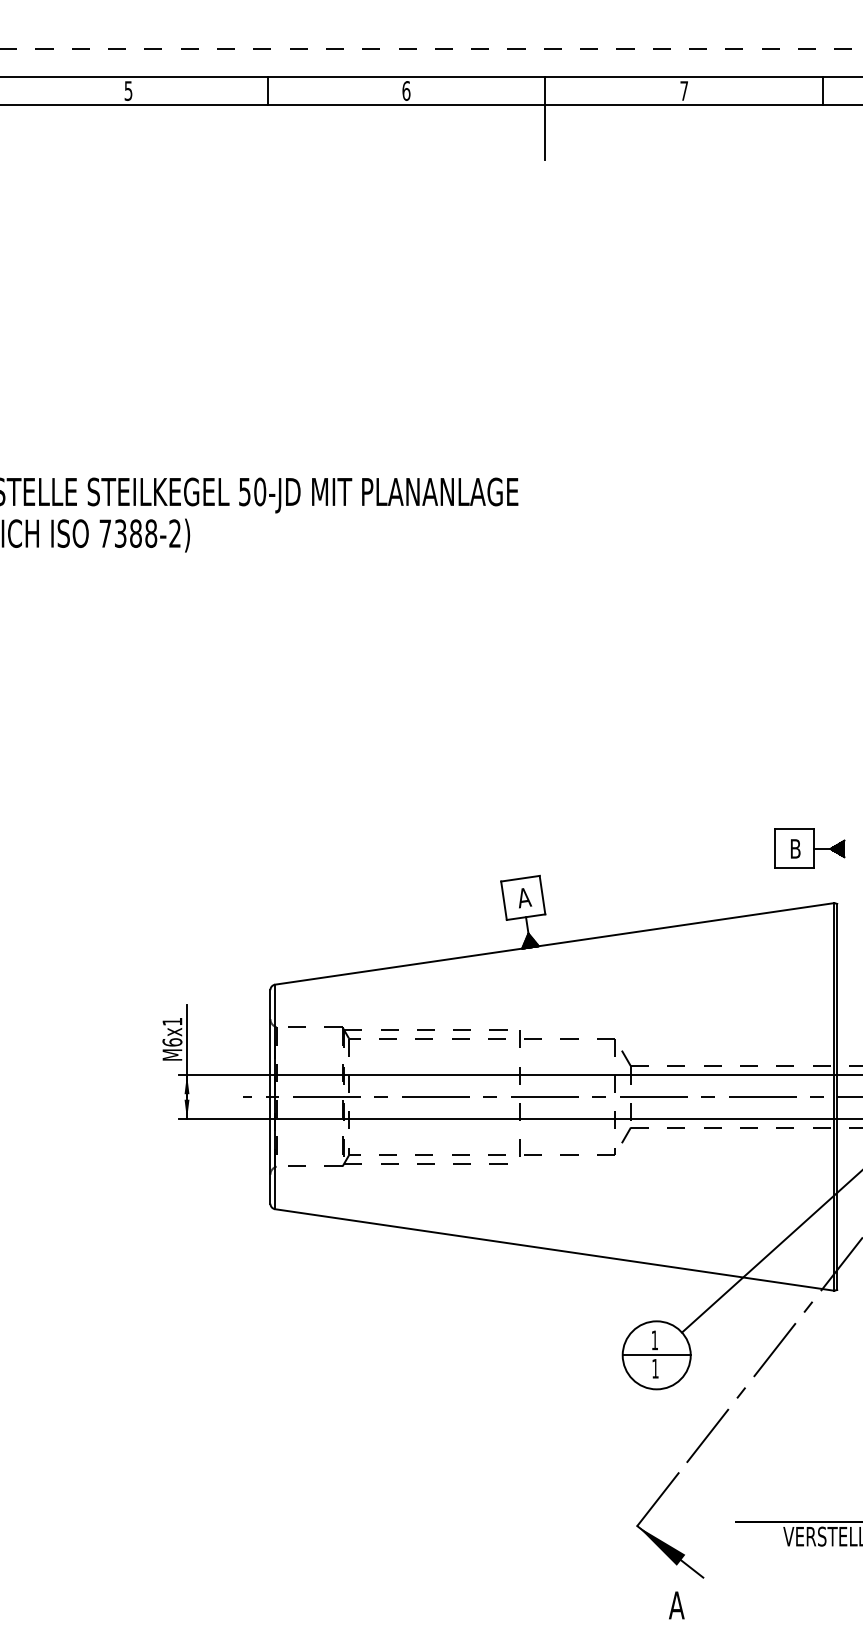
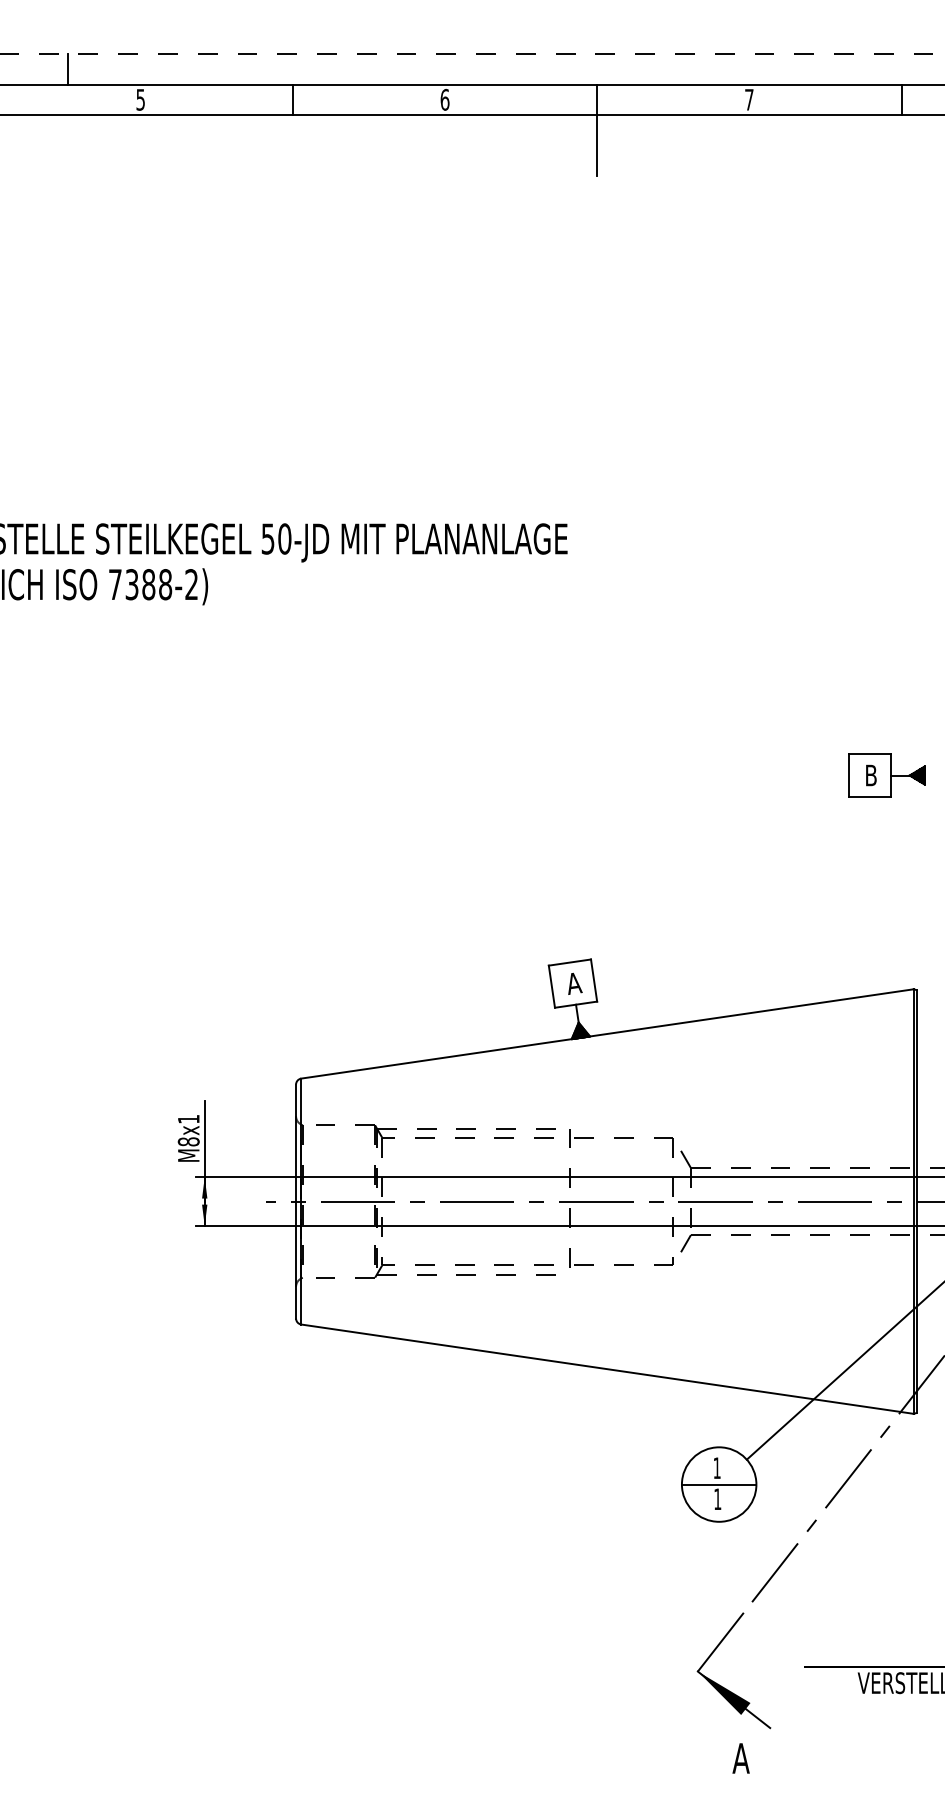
line: (61, 63) -> (67, 69), added
part: (809, 848) -> (886, 775), moved
text: (172, 1042) -> (188, 1141), M6x1 -> M8x1

